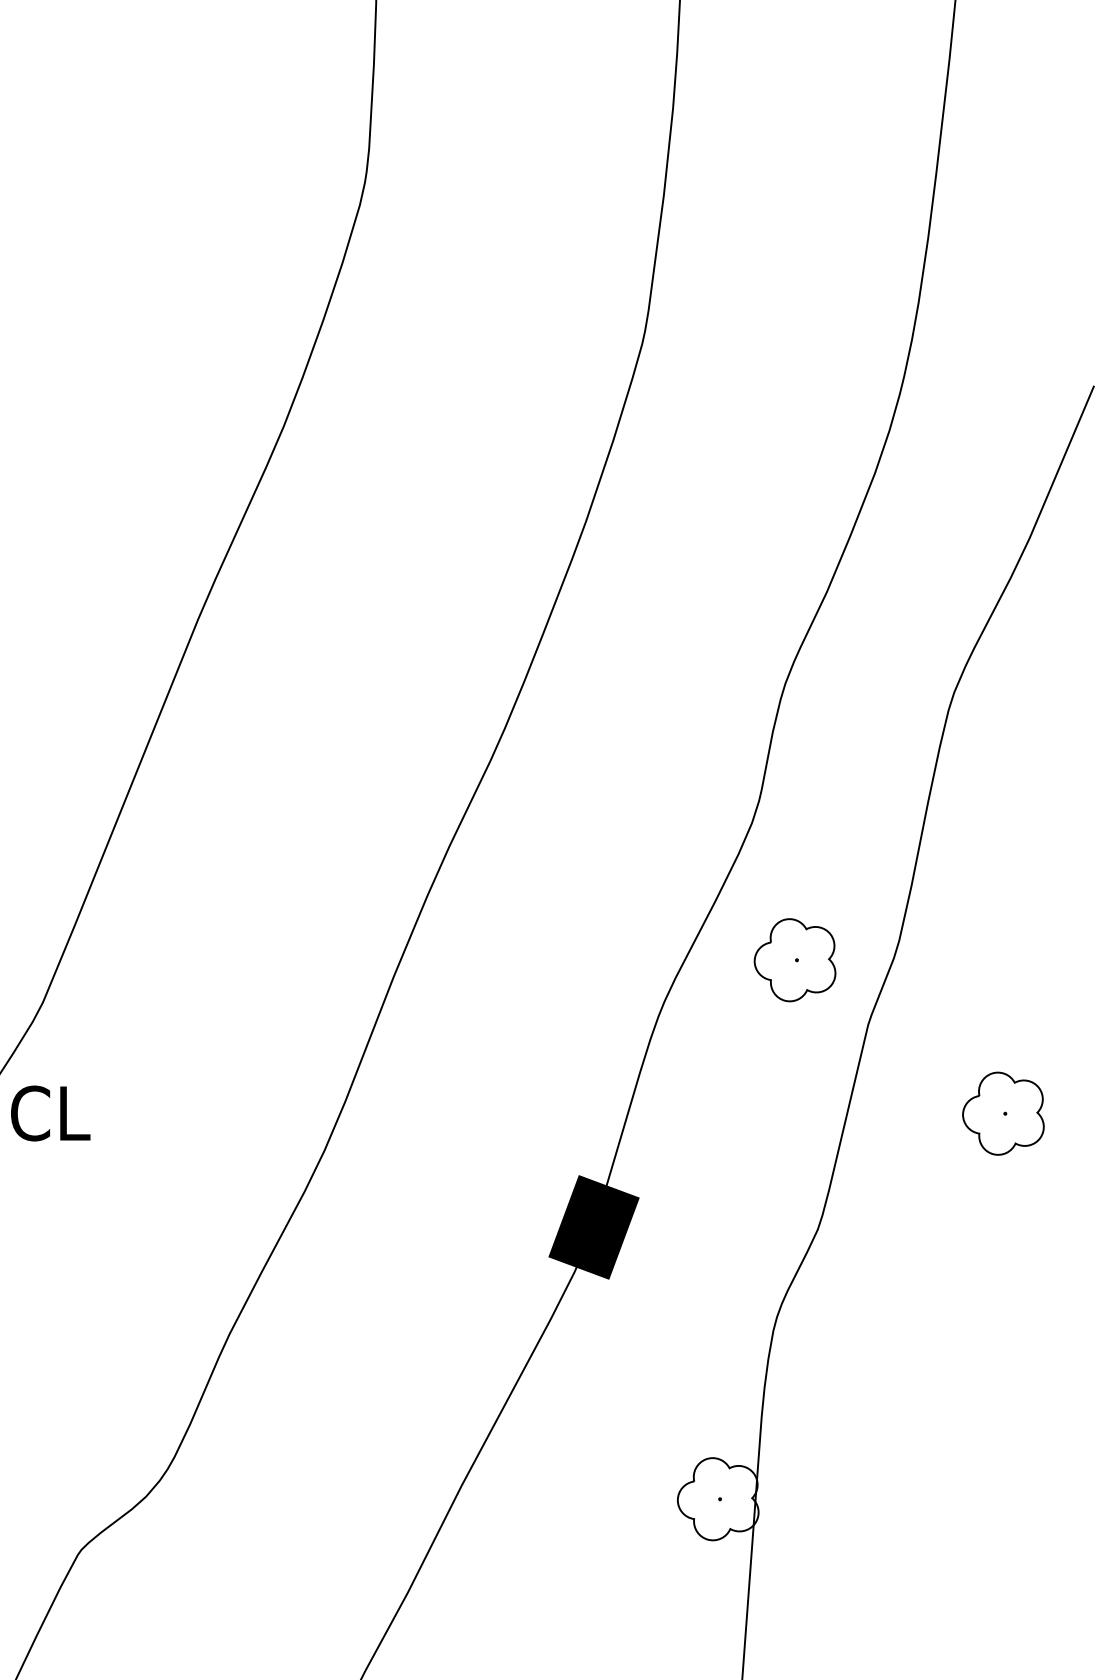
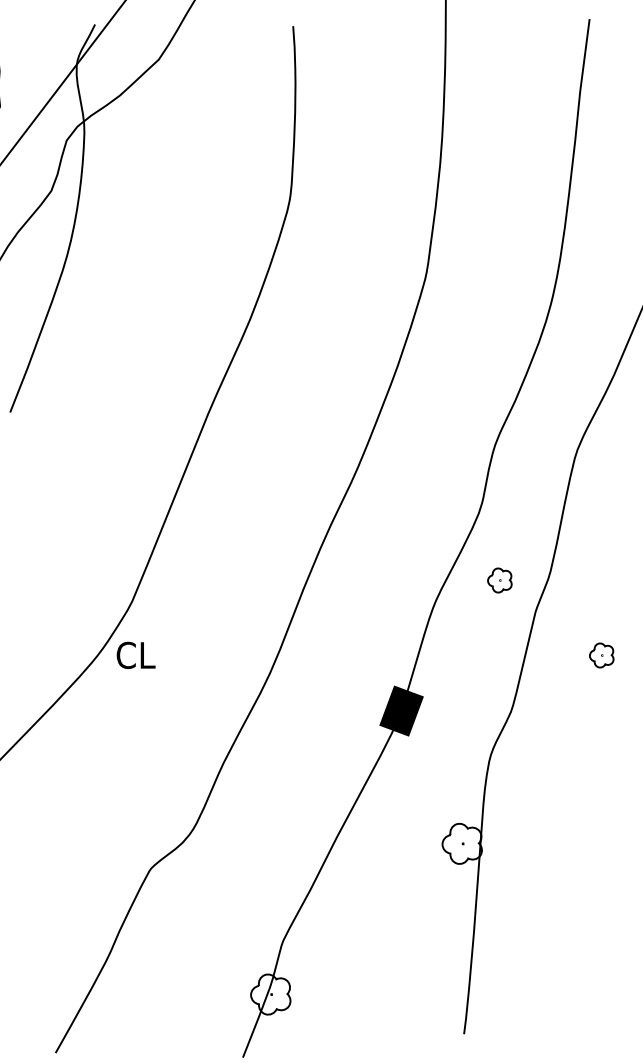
part: (794, 960) -> (499, 580), size x0.6
part: (1003, 1113) -> (601, 655), size x0.6

